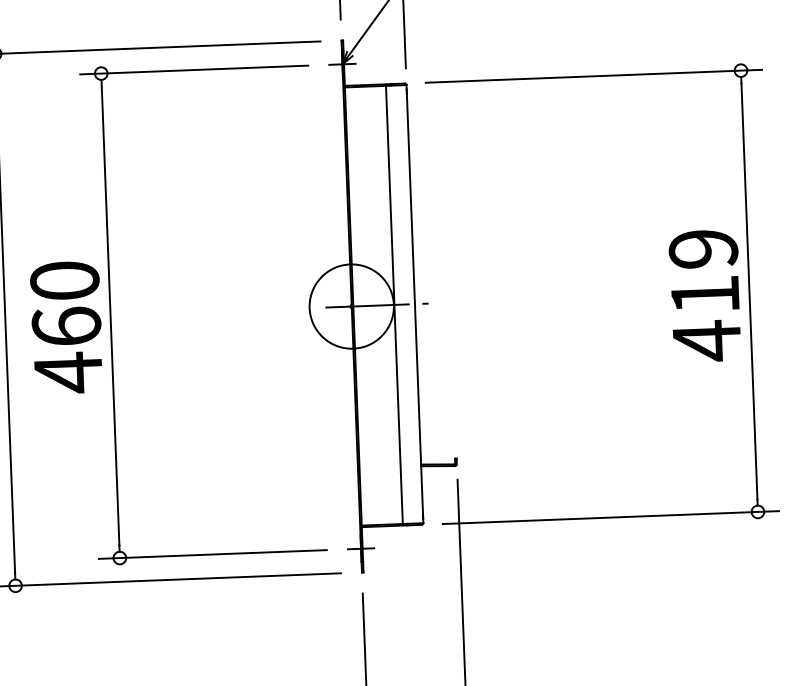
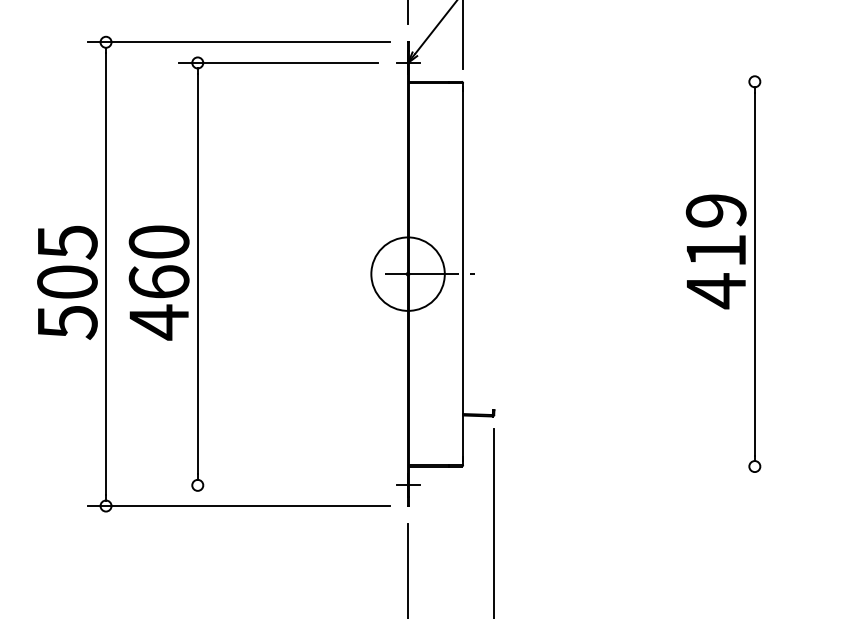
line: (593, 75) -> (626, 81), removed
text: (704, 295) -> (715, 251), moved
line: (394, 305) -> (445, 274), removed
line: (610, 517) -> (626, 466), removed
line: (212, 554) -> (278, 485), removed

